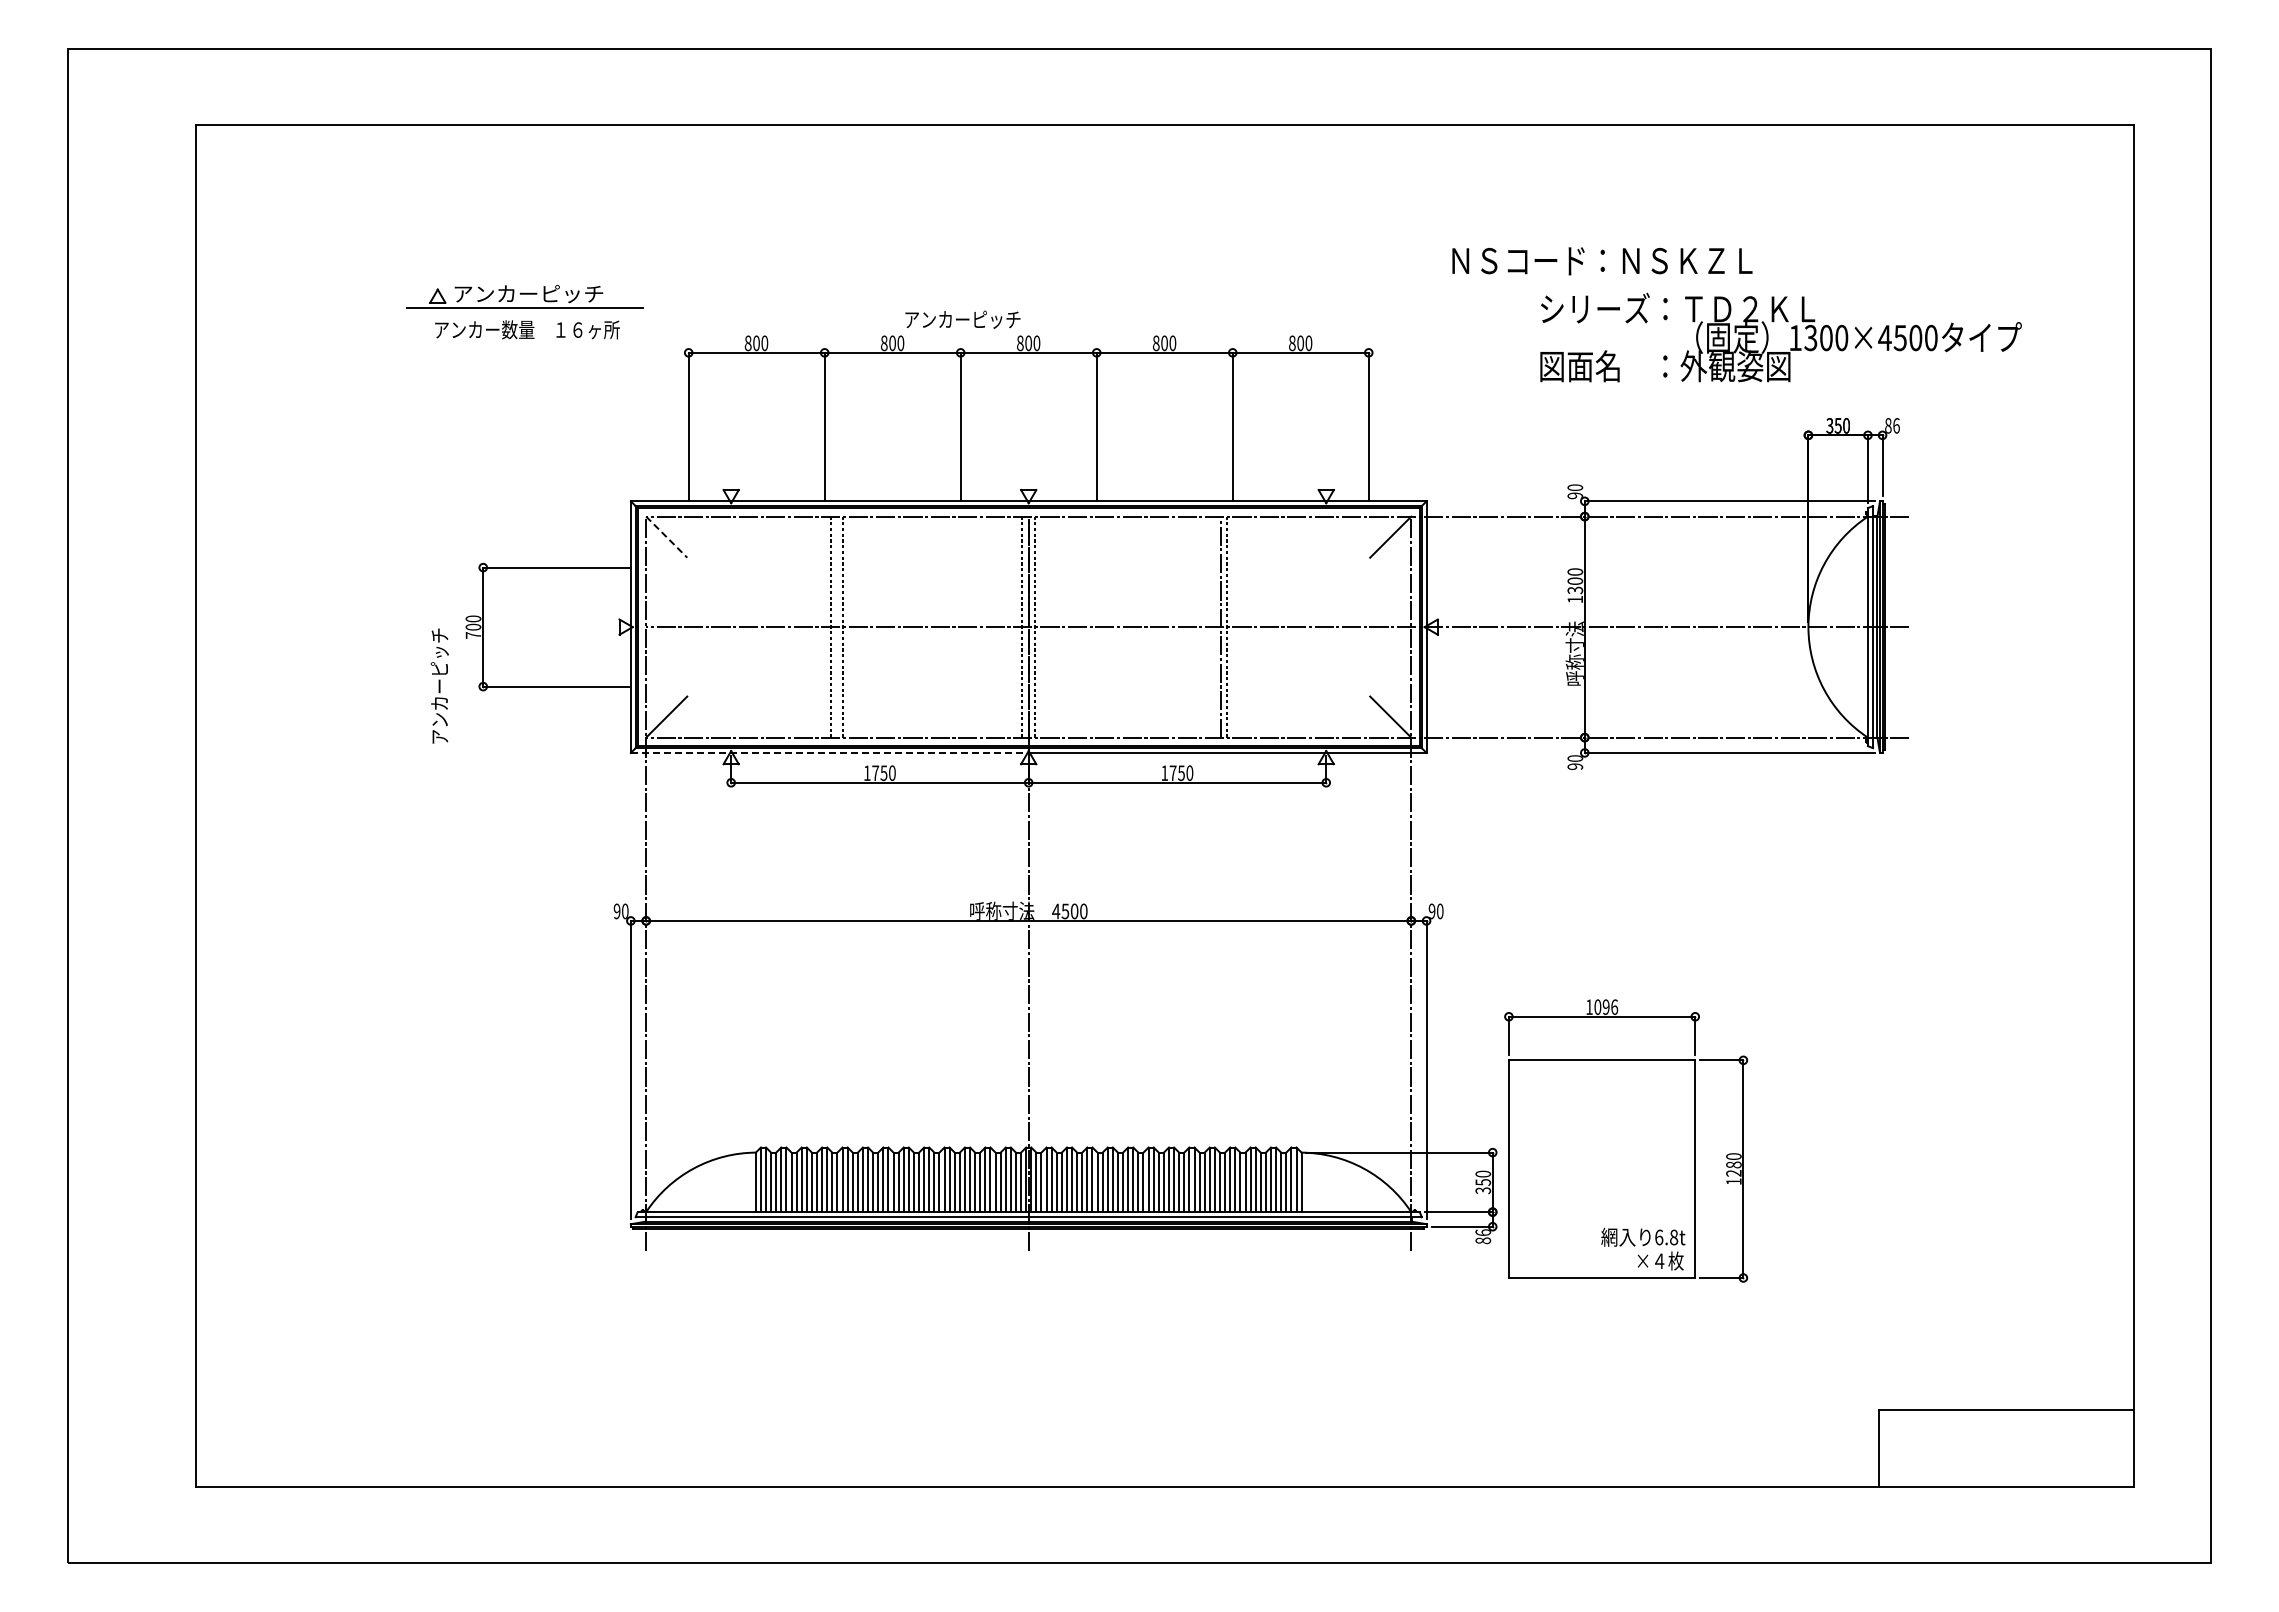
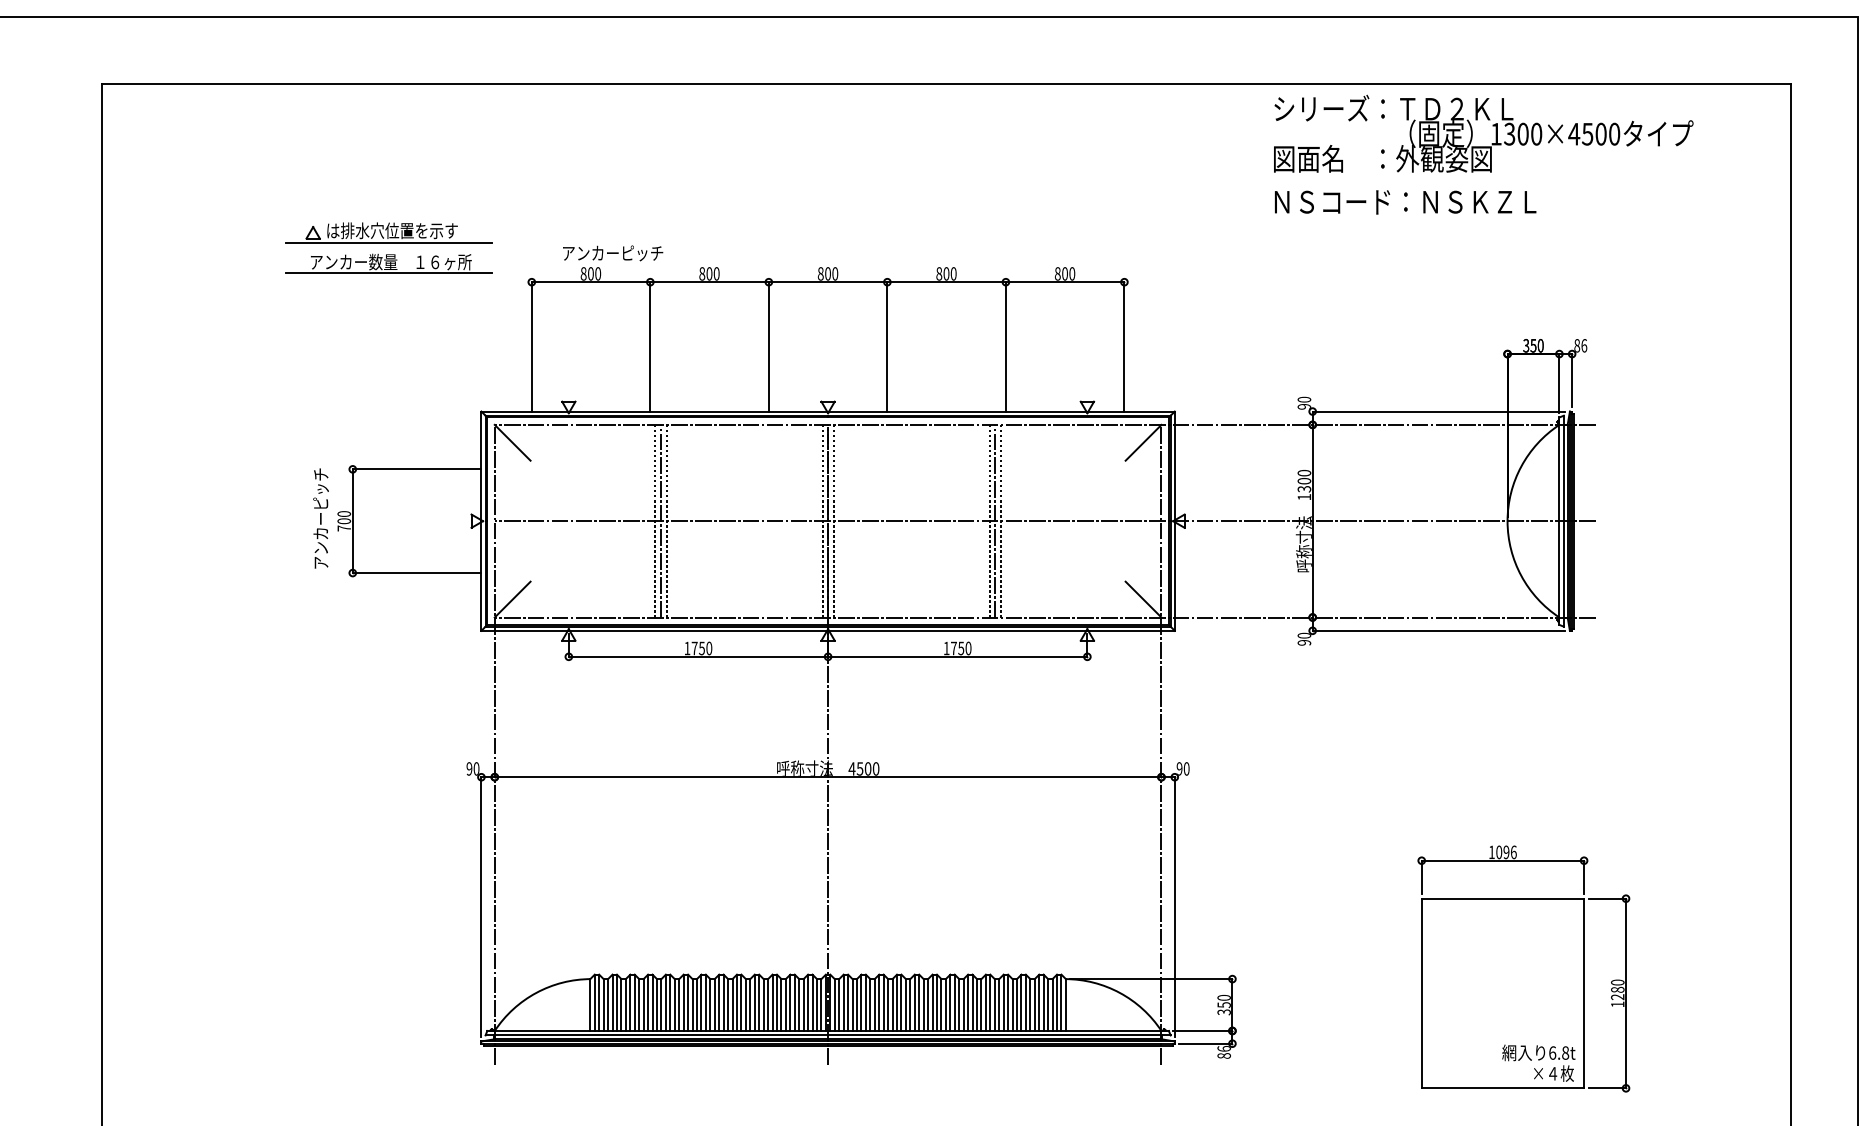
text: (1602, 261) -> (1405, 202), moved
text: (528, 293) -> (392, 230), アンカーピッチ -> は排水穴位置を示す
text: (962, 319) -> (612, 253), moved
text: (1780, 337) -> (1483, 133), moved
line: (524, 342) -> (388, 273), added
line: (667, 537) -> (513, 443), dashed -> solid
line: (836, 626) -> (660, 520), added
line: (1214, 626) -> (989, 520), added
text: (439, 685) -> (320, 518), moved
line: (829, 752) -> (654, 630), dashed -> solid
part: (1626, 1140) -> (1524, 968), moved

